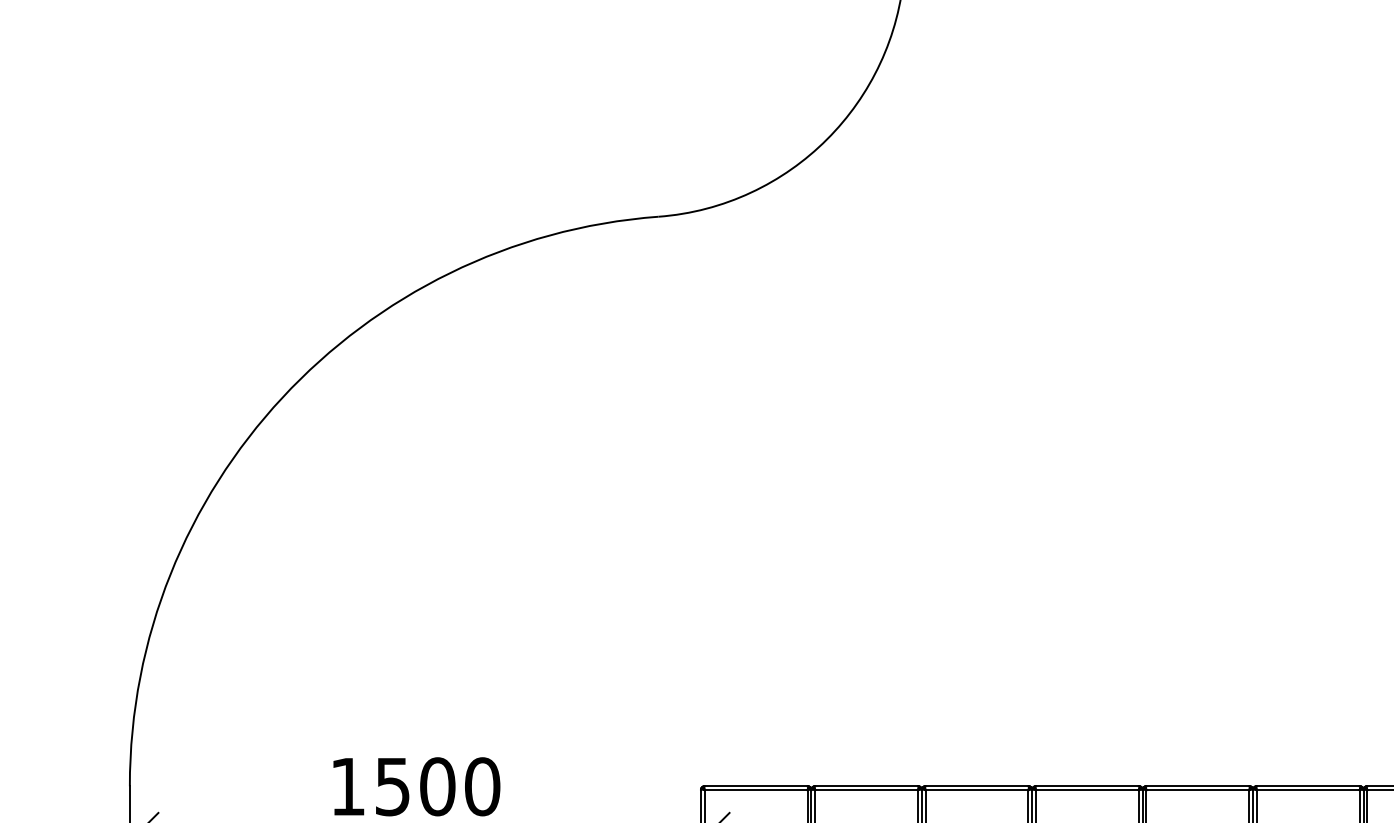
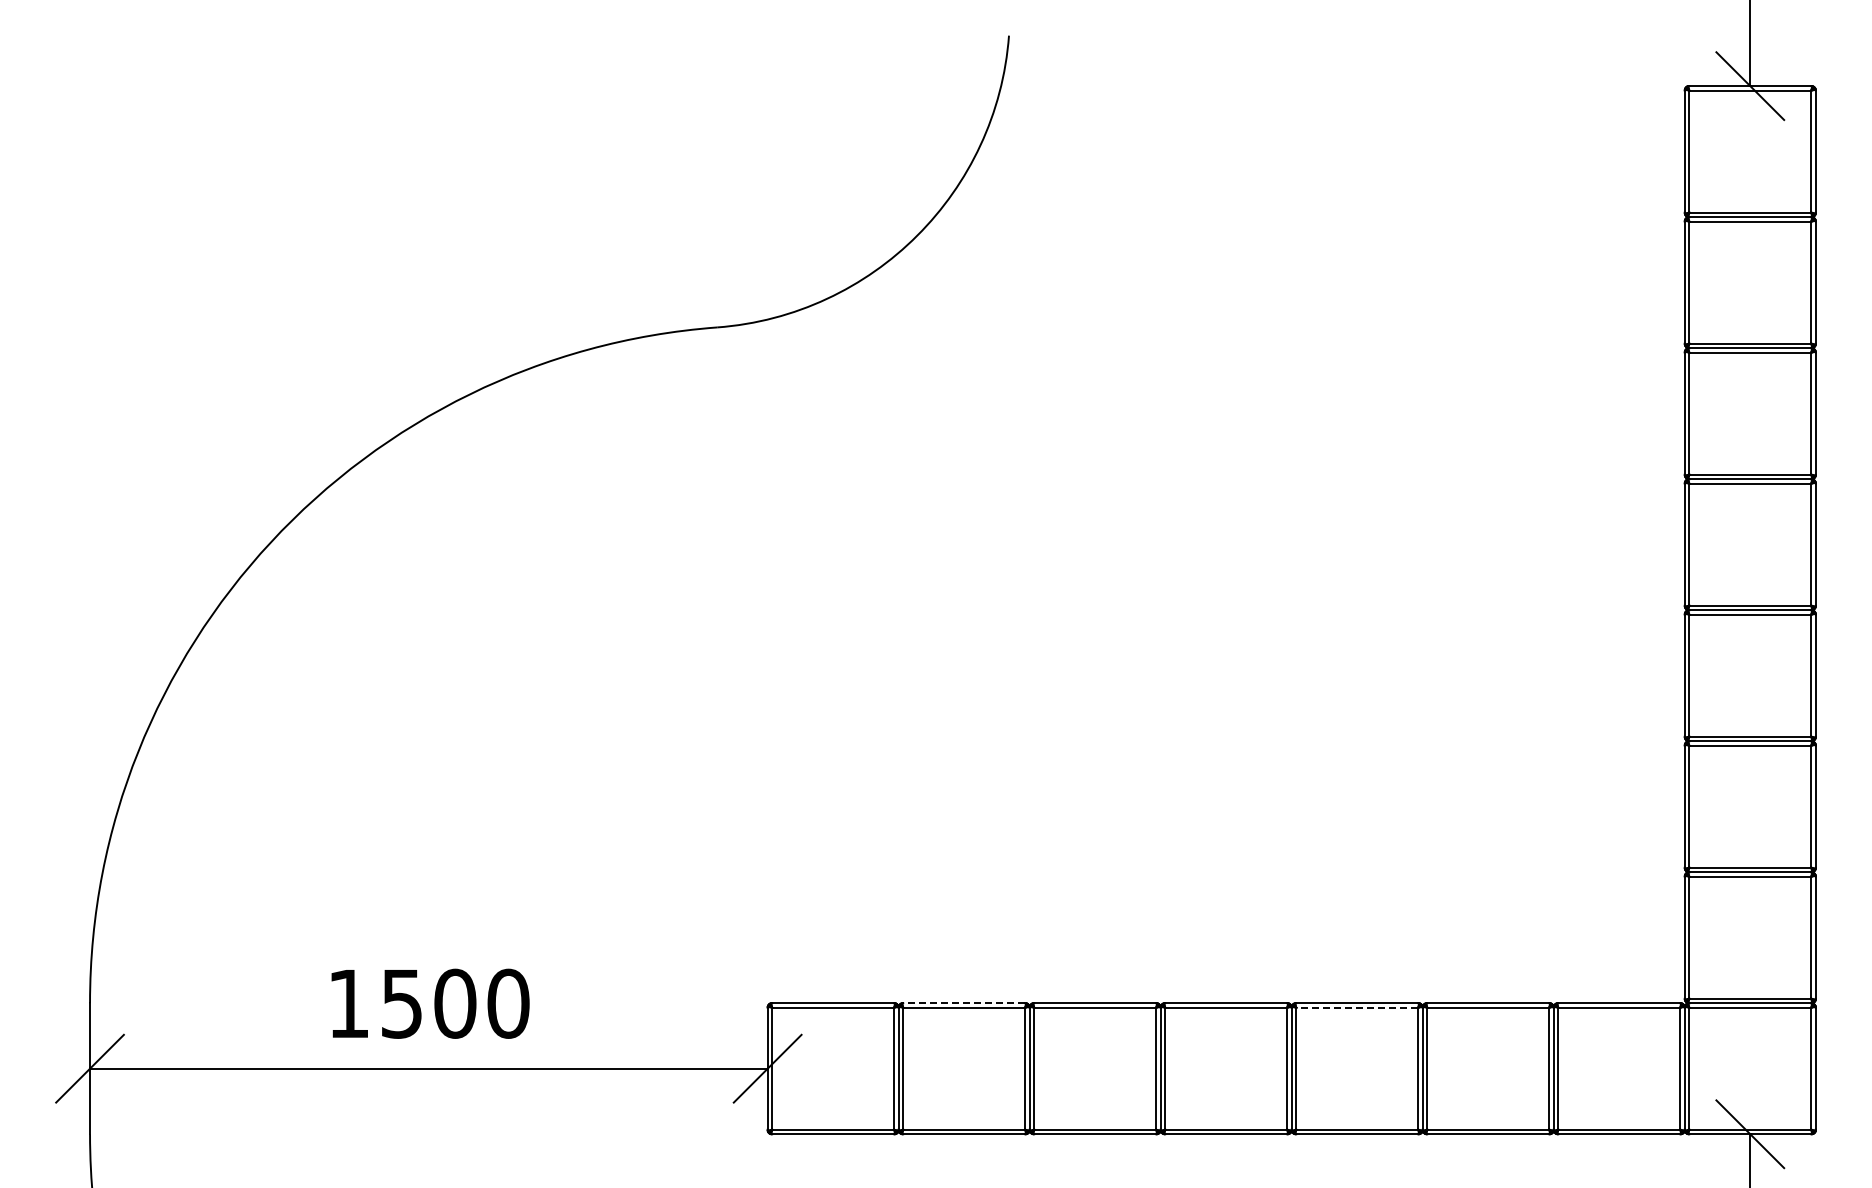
line: (866, 786) -> (964, 1003), solid -> dashed
line: (1198, 789) -> (1357, 1007), solid -> dashed

